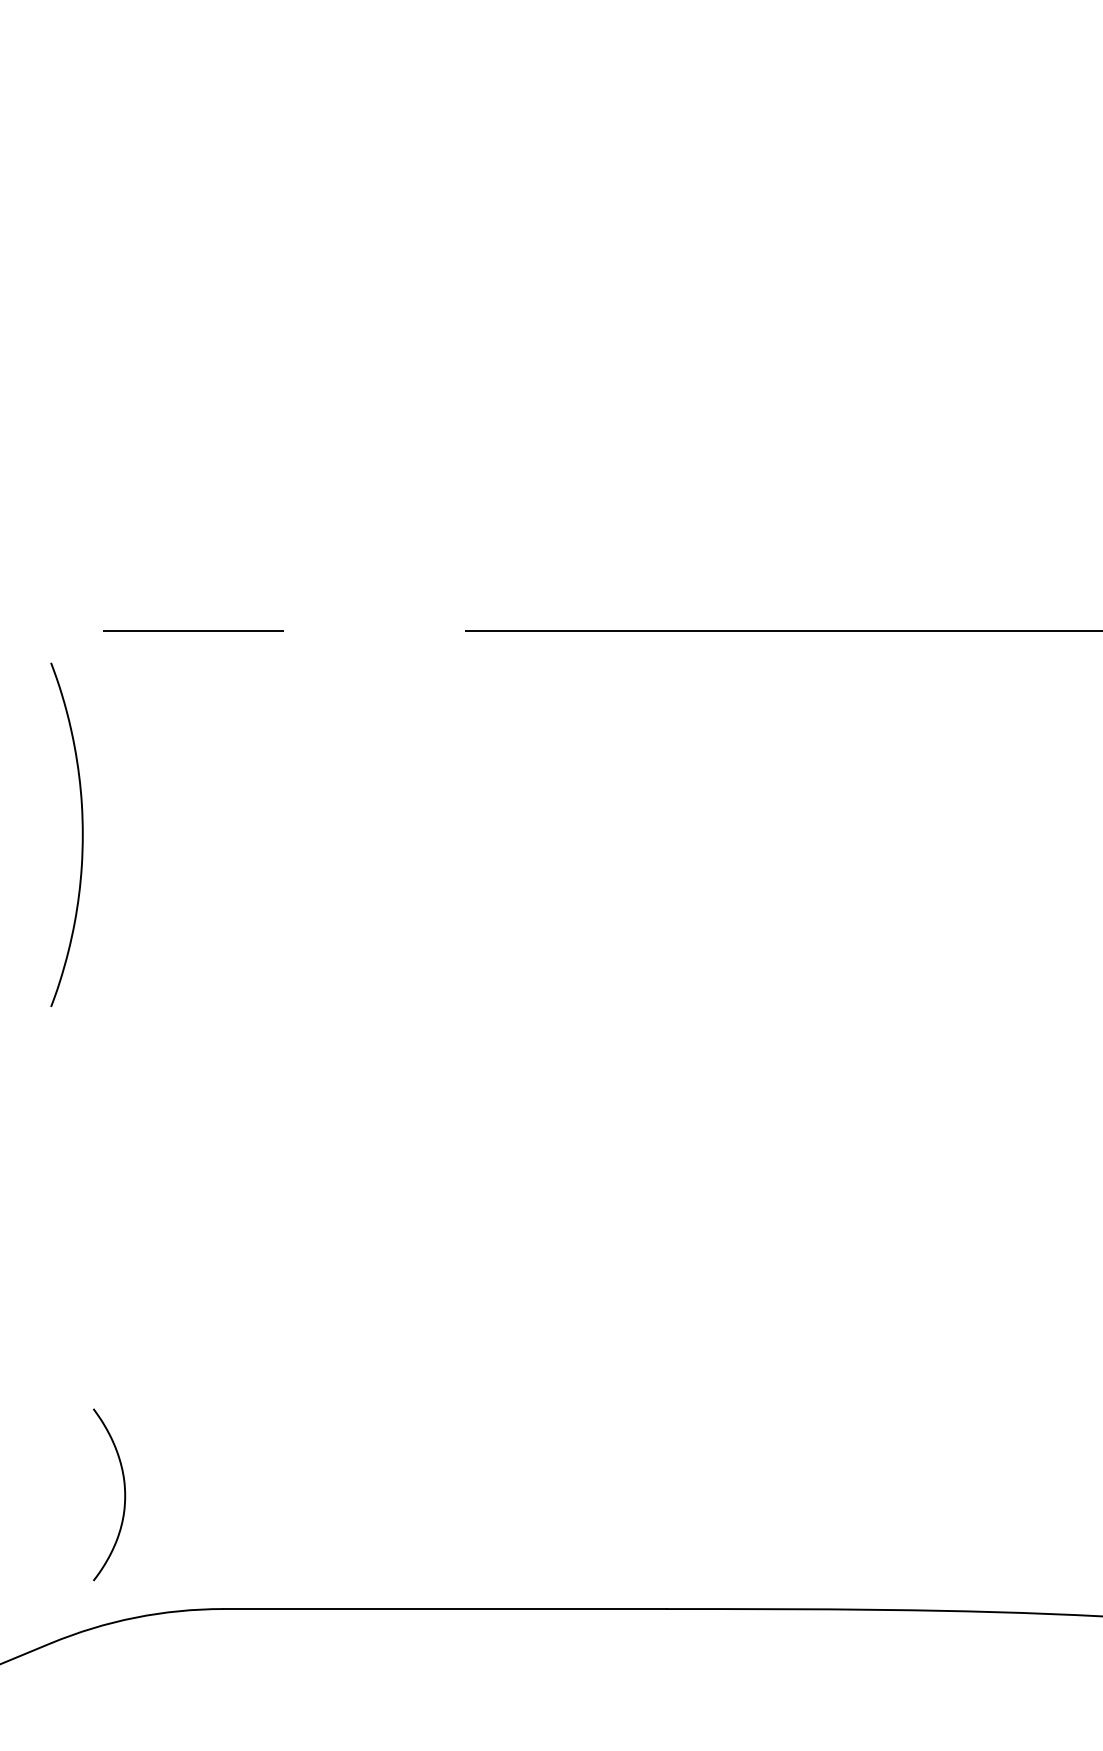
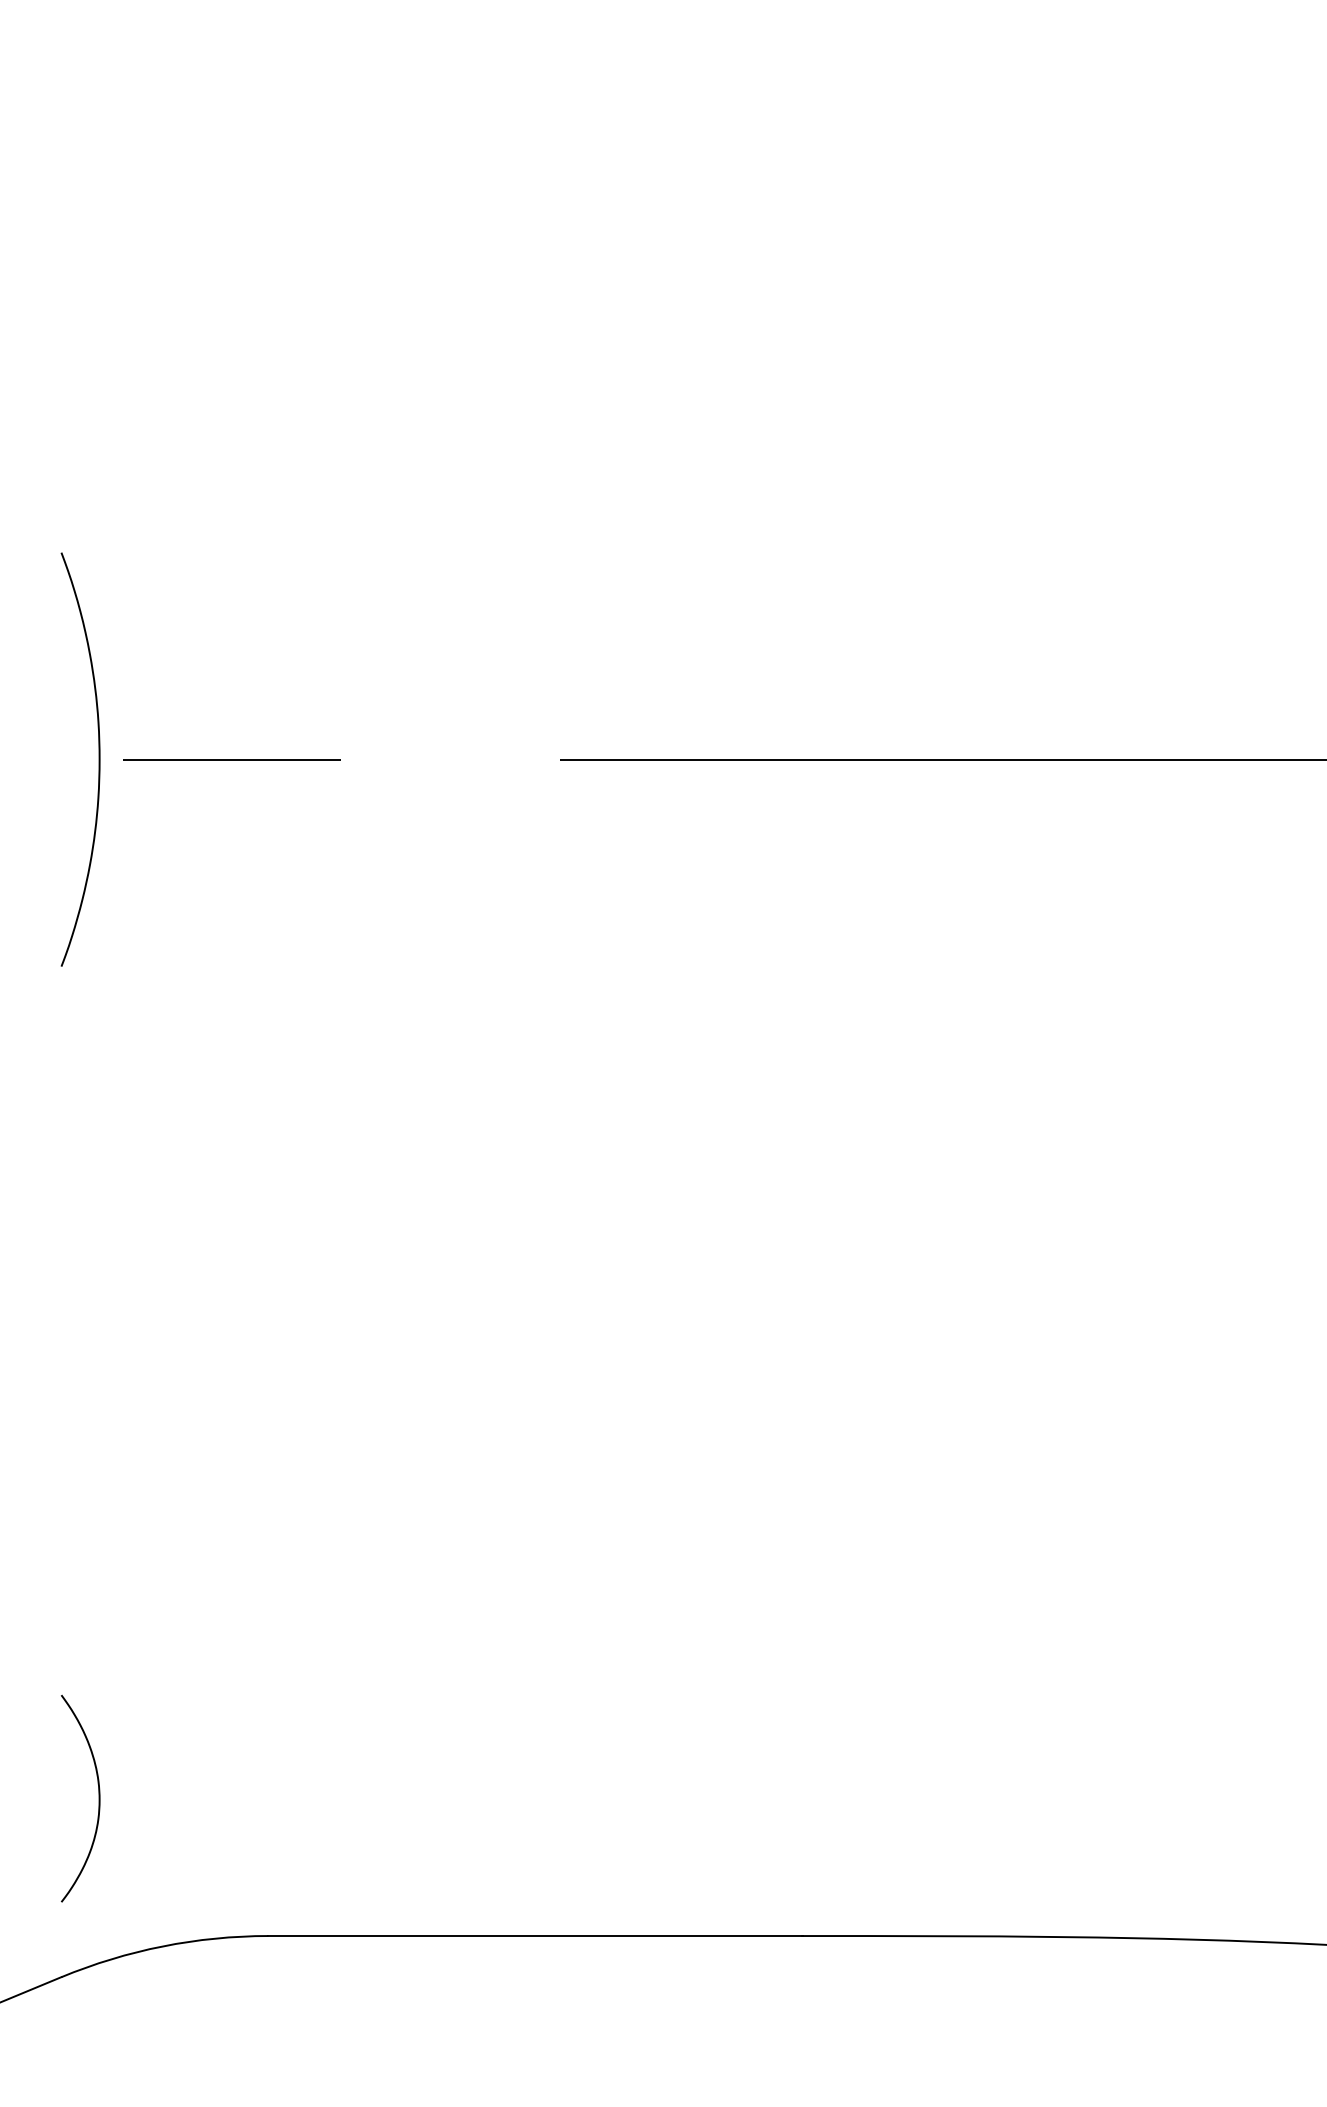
curve: (81, 834) -> (98, 759), moved
curve: (124, 1494) -> (98, 1798), moved

